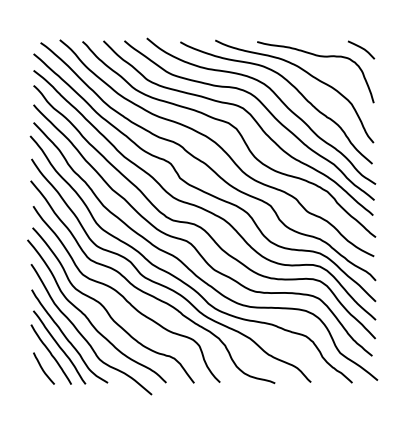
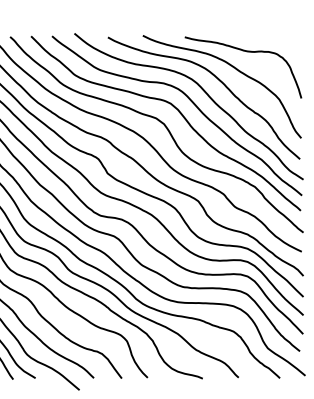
curve: (361, 48) -> (289, 43), removed

